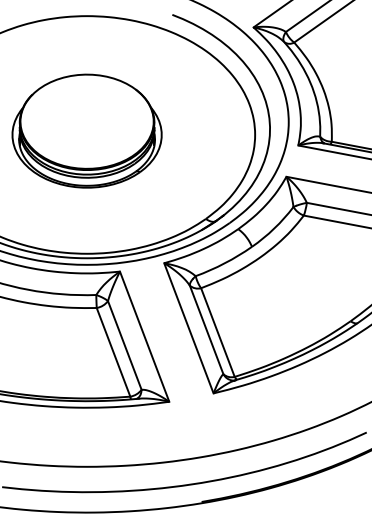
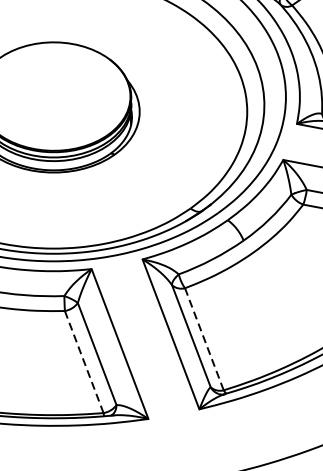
line: (217, 332) -> (203, 339), solid -> dashed
line: (113, 352) -> (84, 362), solid -> dashed

